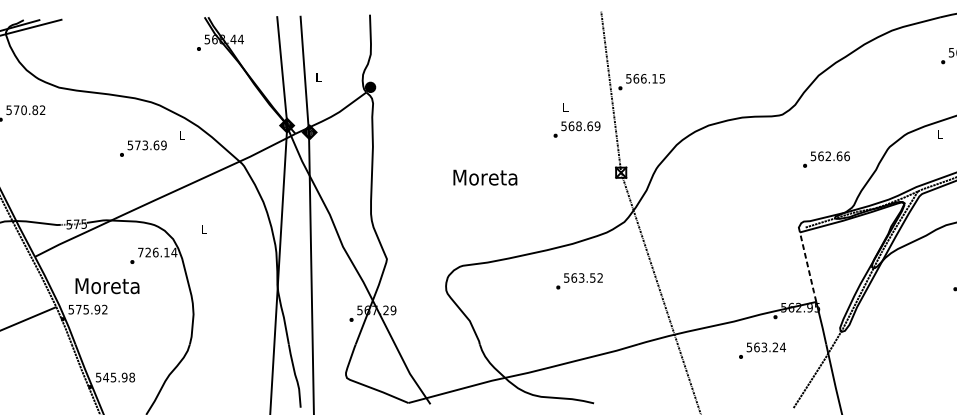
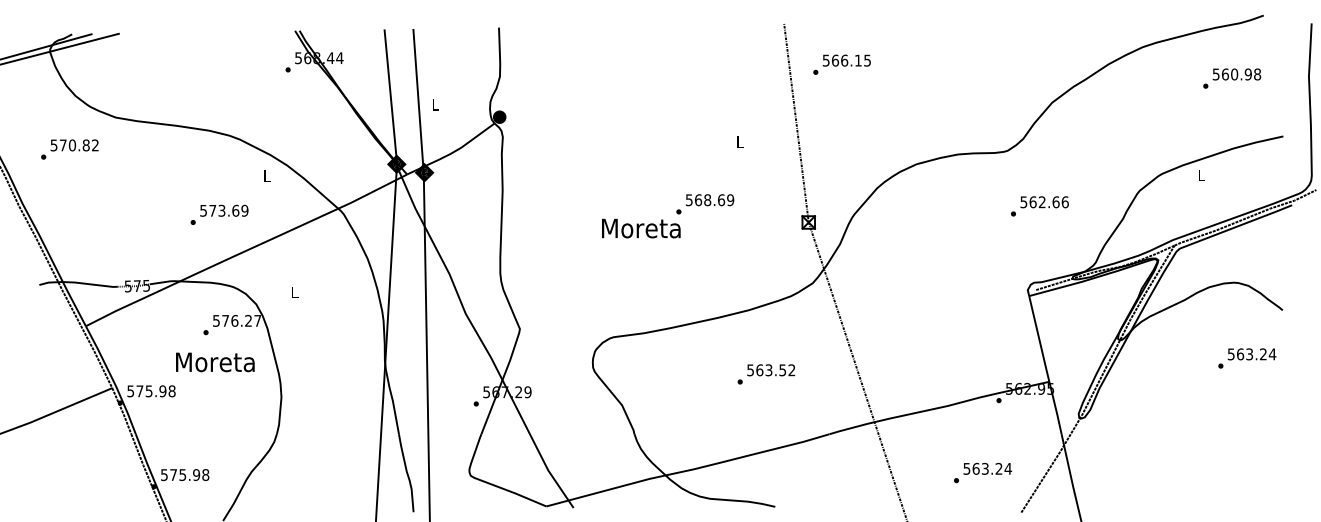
text: (641, 81) -> (841, 64), moved
text: (577, 129) -> (705, 204), moved
text: (143, 148) -> (219, 214), moved
text: (826, 159) -> (1039, 206), moved
text: (157, 252) -> (237, 320), 726.14 -> 576.27
line: (808, 267) -> (1039, 339), dashed -> solid
text: (579, 281) -> (766, 374), moved
text: (107, 286) -> (215, 362), moved
text: (104, 309) -> (171, 391), 575.92 -> 575.98
text: (762, 350) -> (982, 472), moved
text: (106, 377) -> (173, 474), 545.98 -> 575.98

